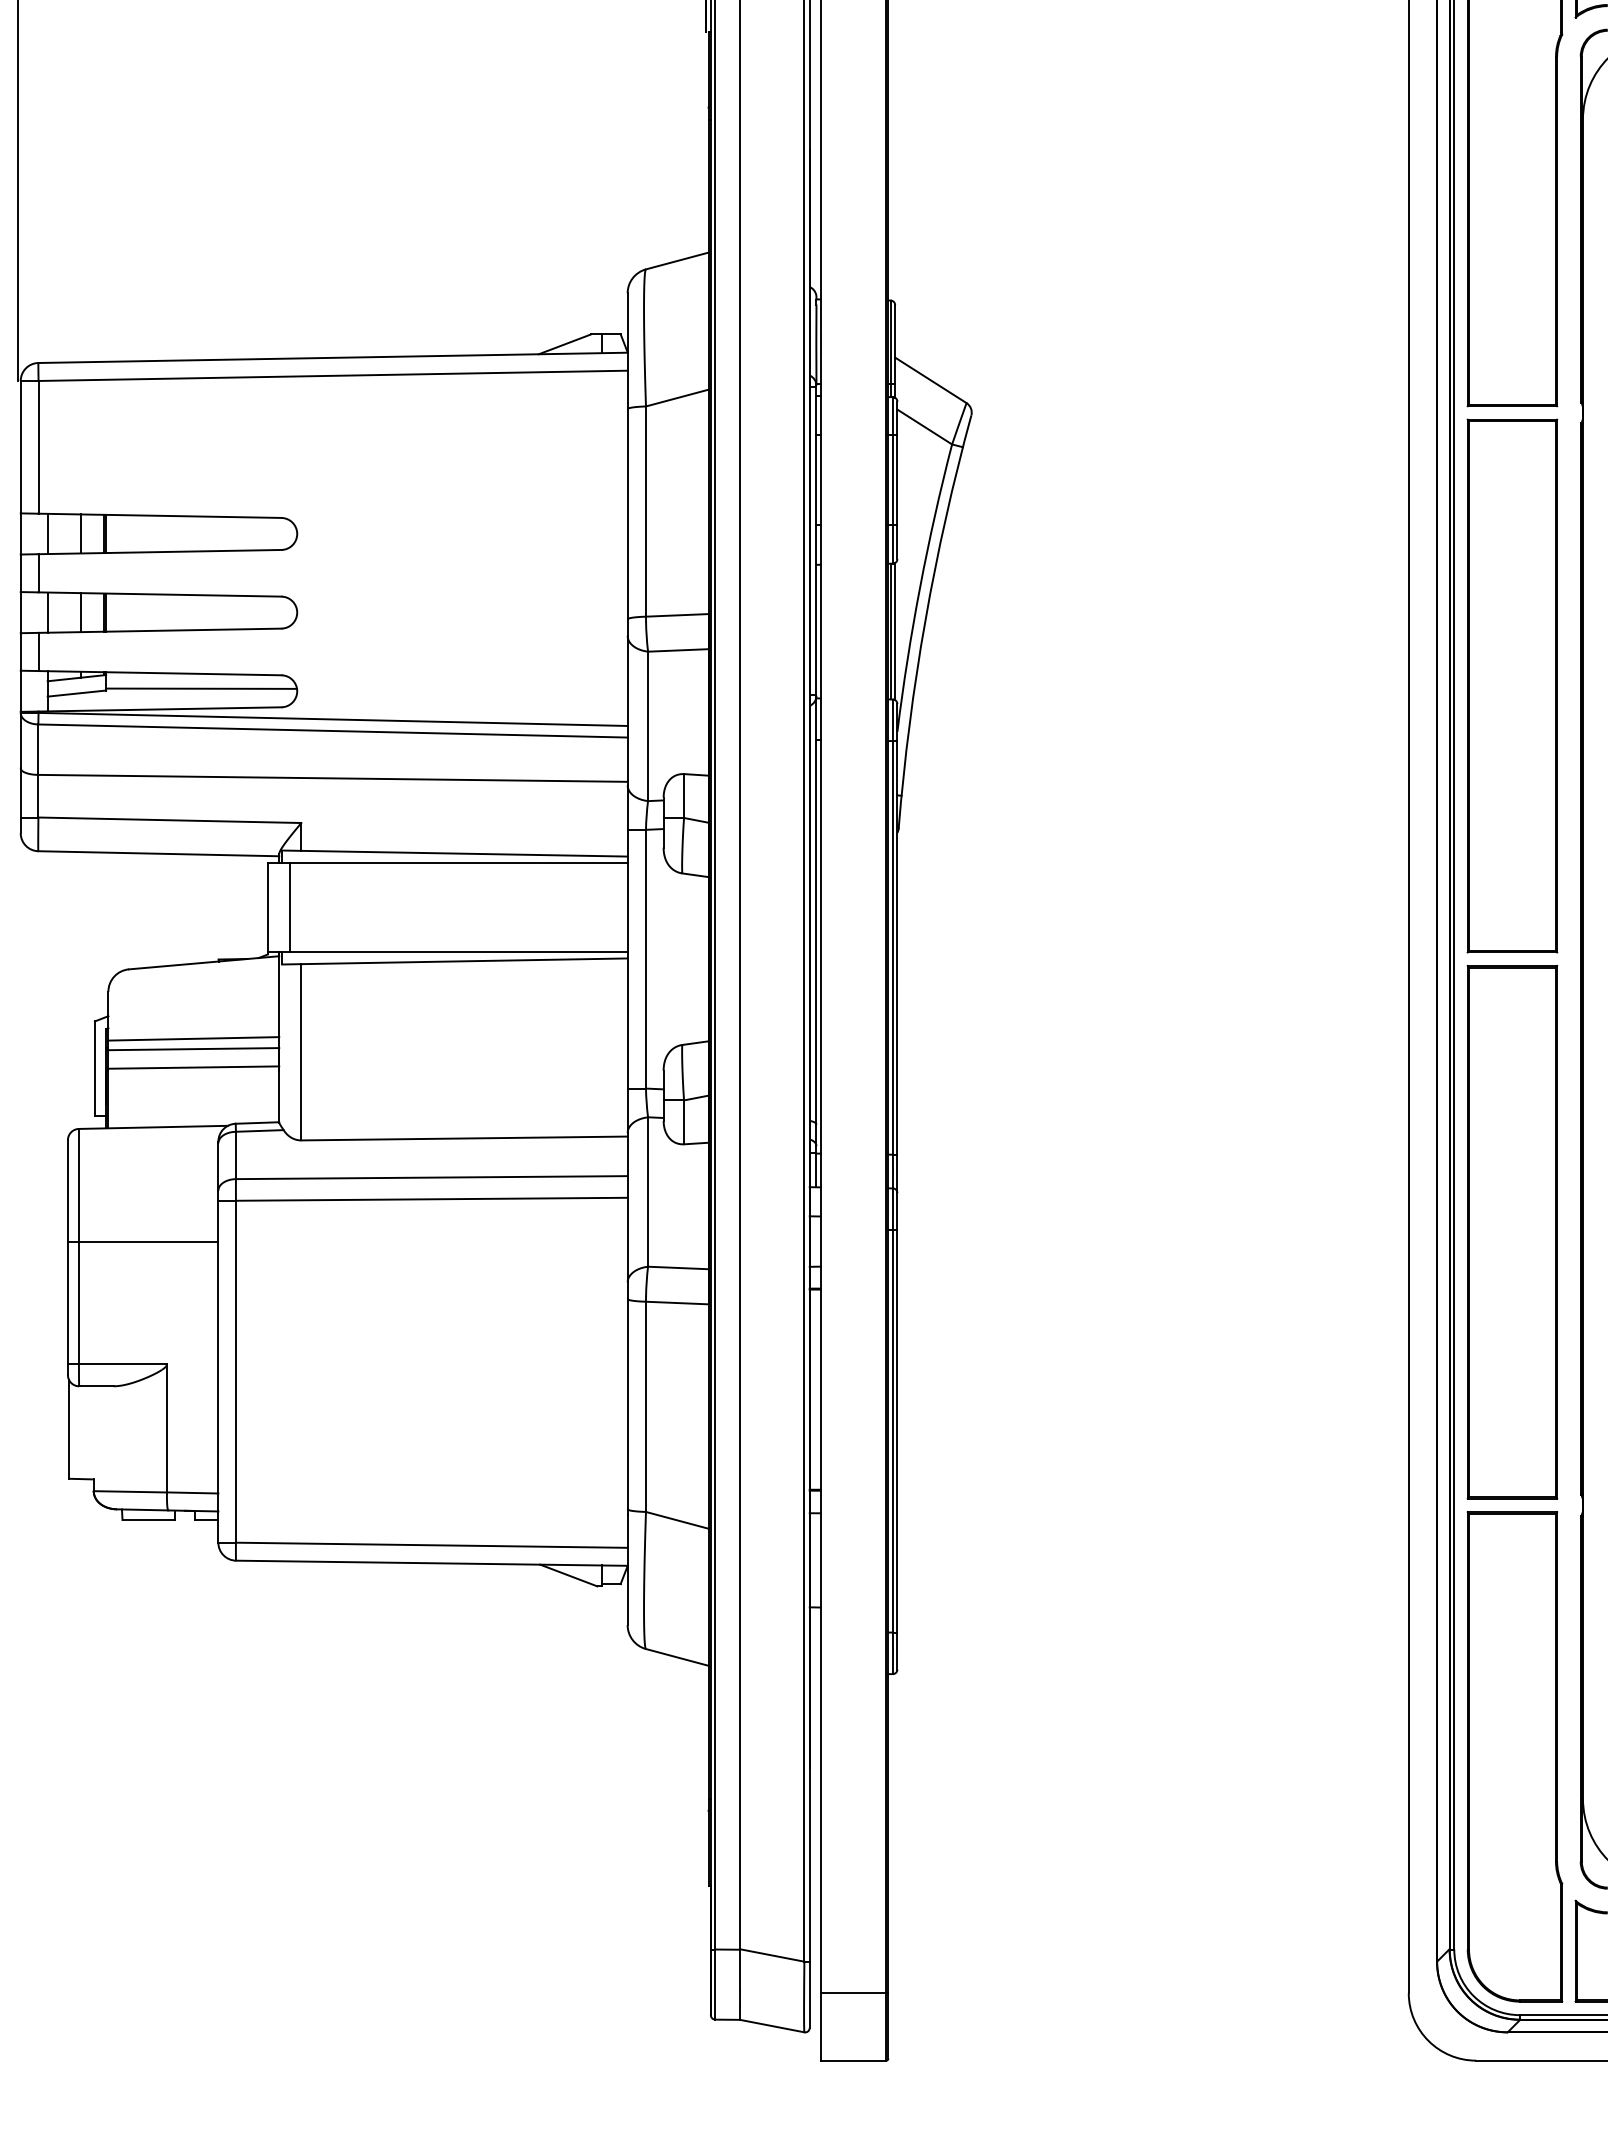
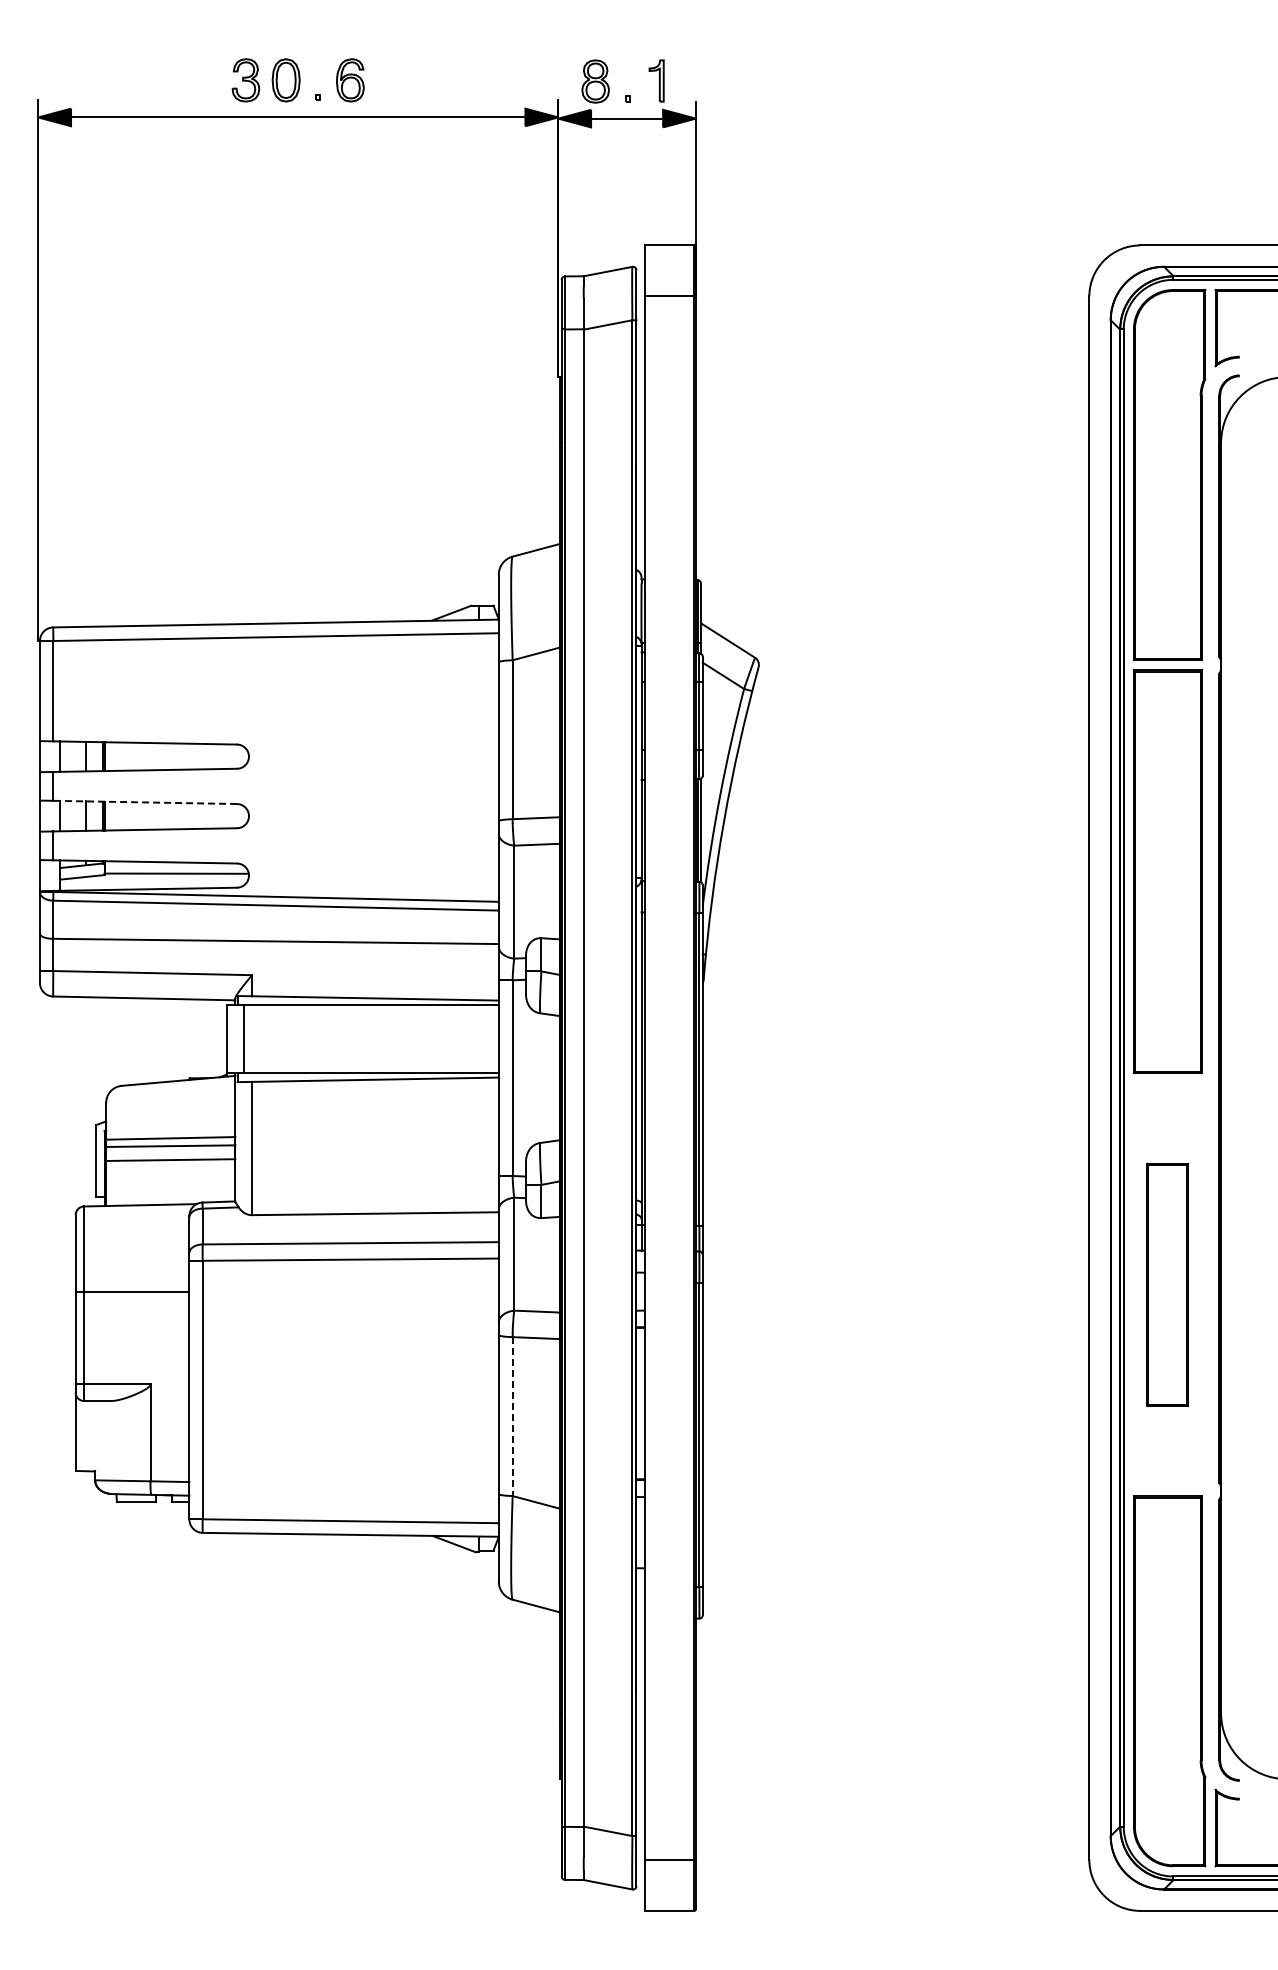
line: (160, 594) -> (145, 802), solid -> dashed
part: (1512, 1232) -> (1167, 1284), size x0.6
line: (645, 1408) -> (512, 1417), solid -> dashed

